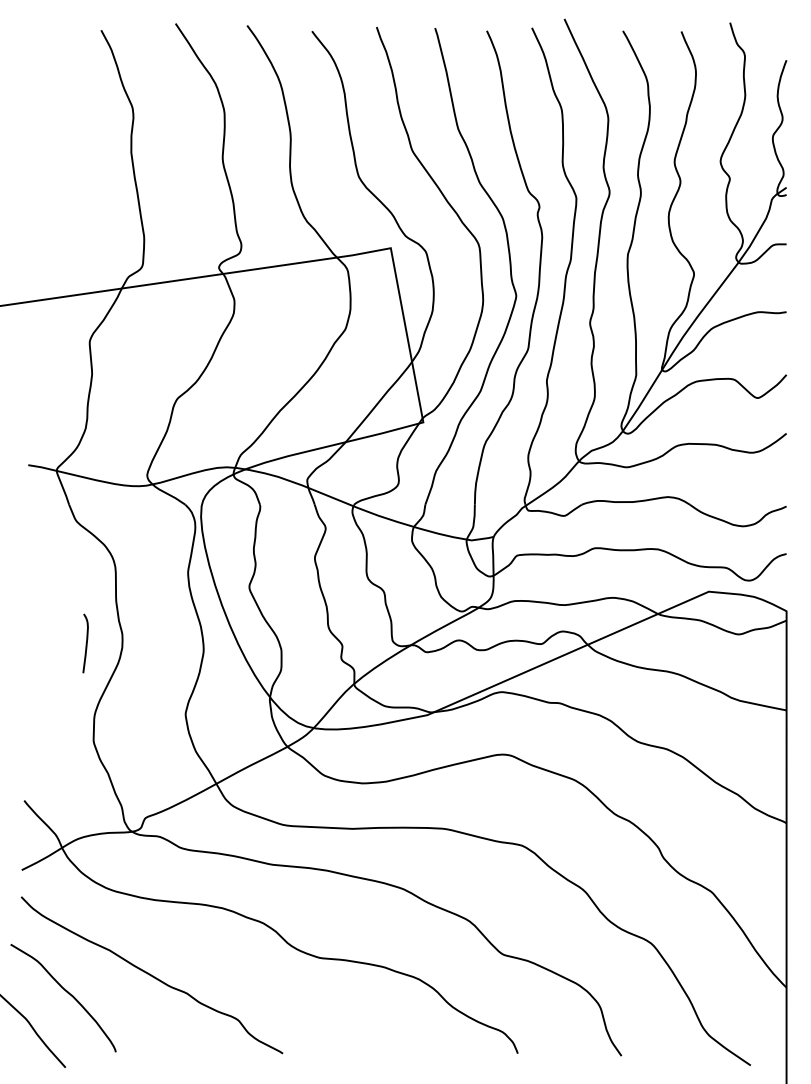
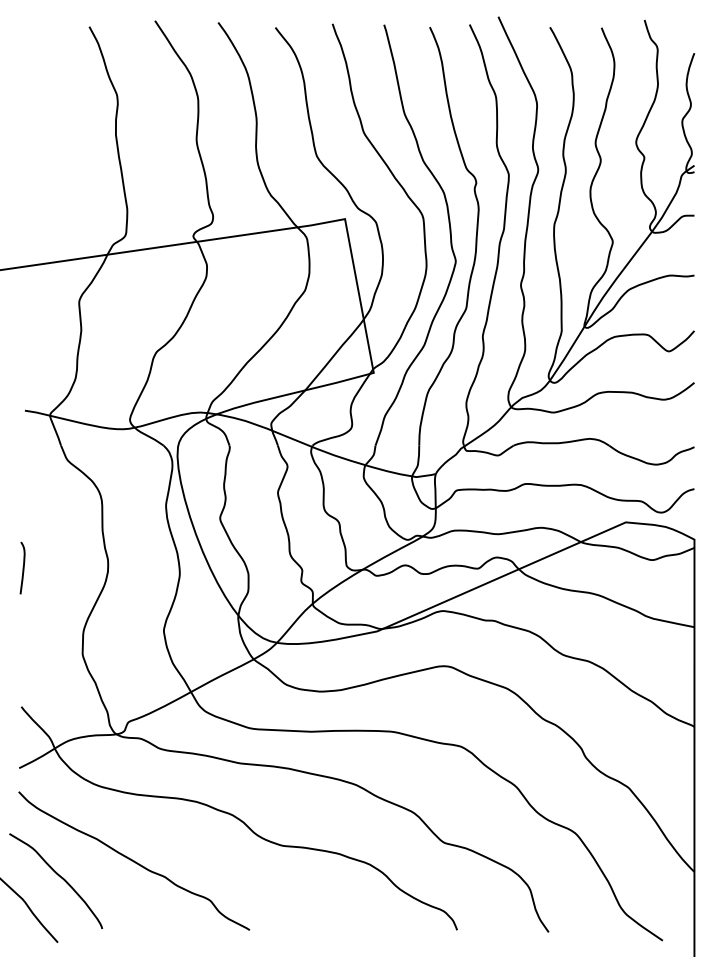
curve: (85, 643) -> (22, 568), moved

